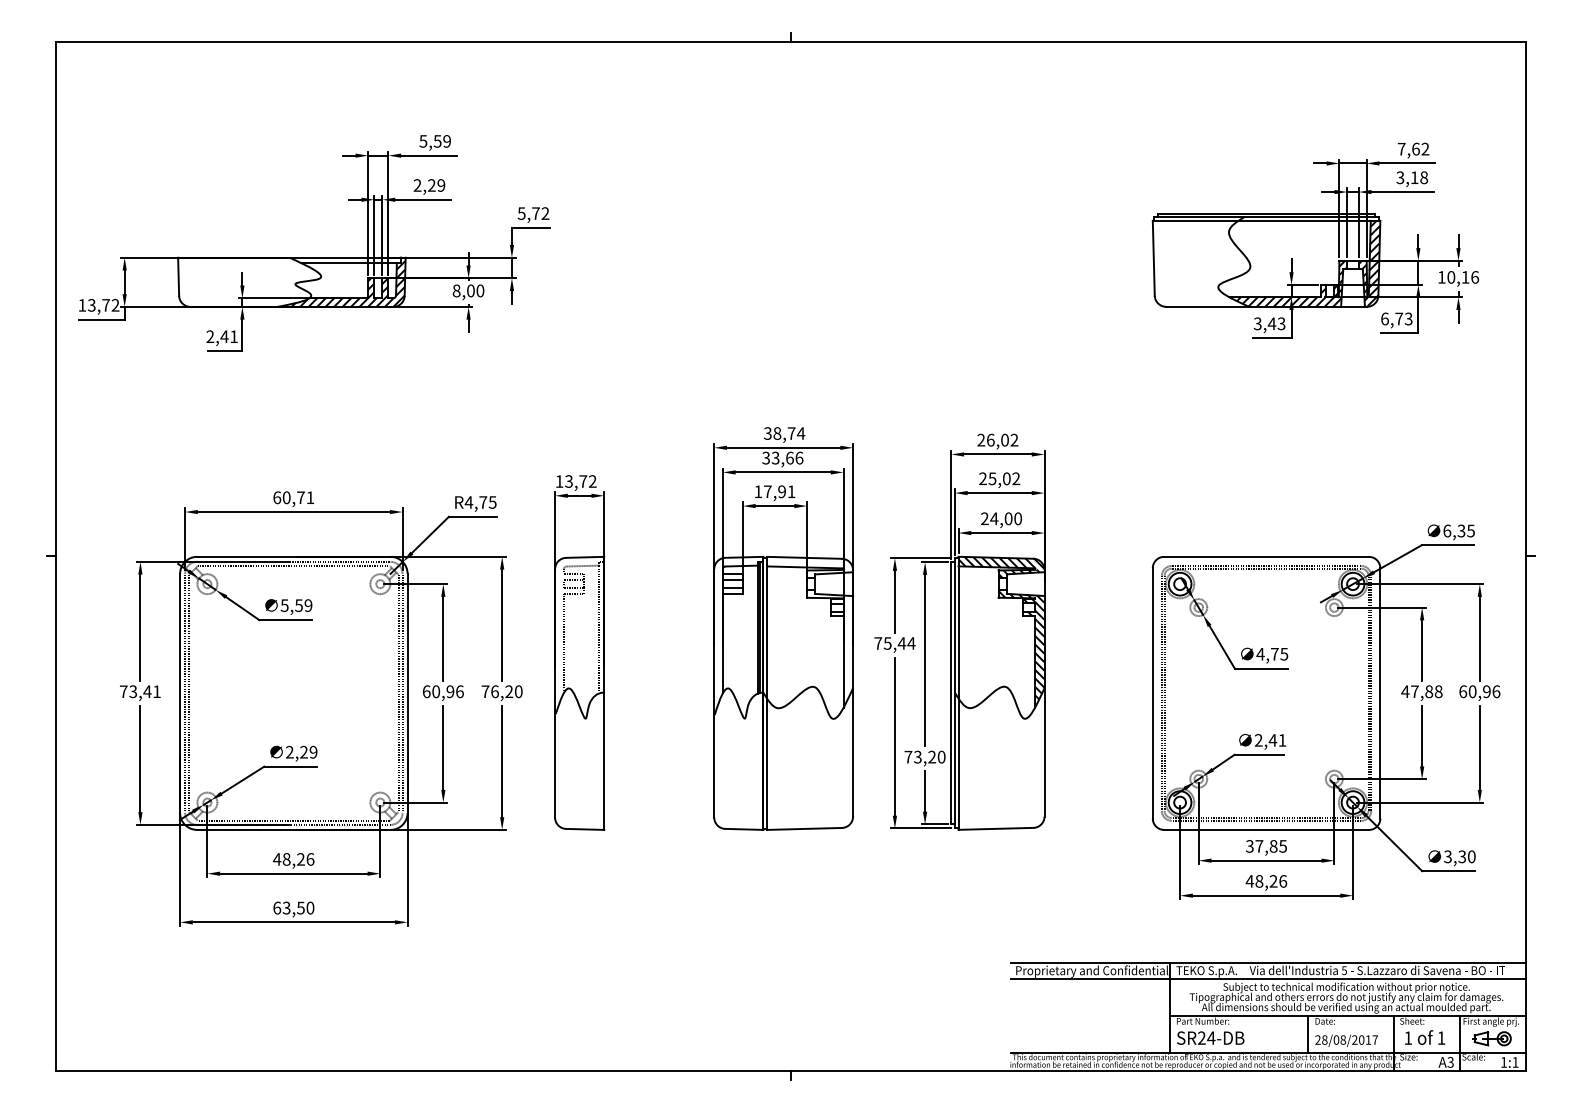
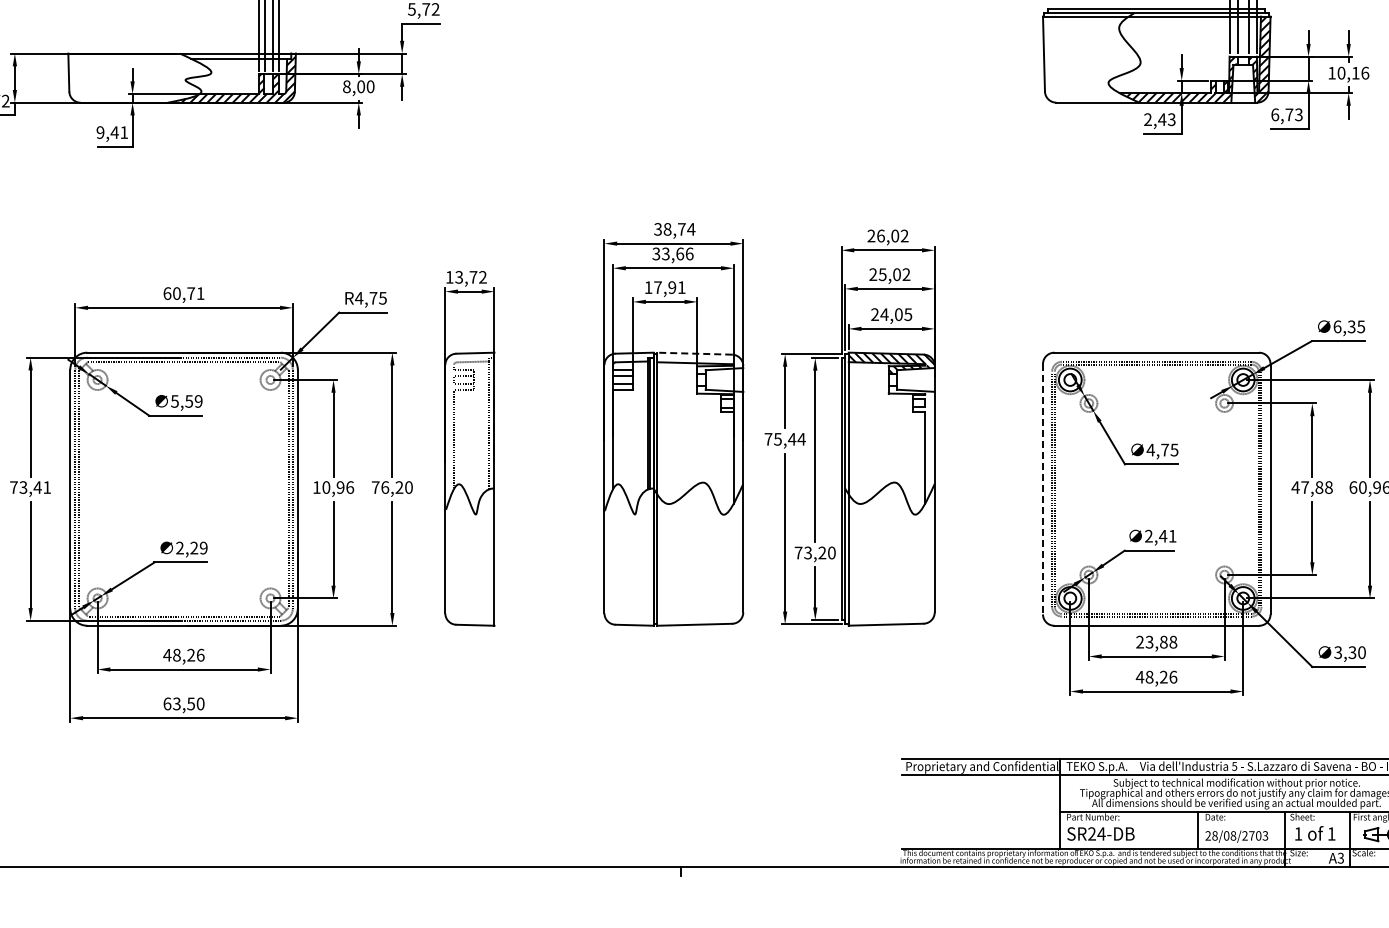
text: (1257, 324) -> (1147, 120), 3,43 -> 2,43
text: (210, 337) -> (100, 133), 2,41 -> 9,41
text: (1017, 518) -> (907, 314), 24,00 -> 24,05
line: (804, 557) -> (694, 353), solid -> dashed
hatch: (1021, 647) -> (911, 443), removed
text: (426, 691) -> (316, 487), 60,96 -> 10,96
line: (1152, 693) -> (1042, 489), solid -> dashed
text: (1266, 846) -> (1156, 642), 37,85 -> 23,88
text: (1368, 1039) -> (1258, 835), 28/08/2017 -> 28/08/2703

